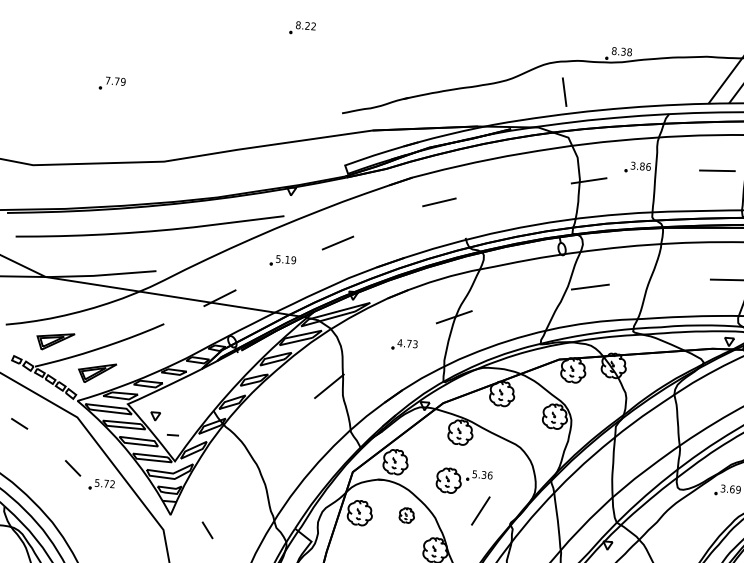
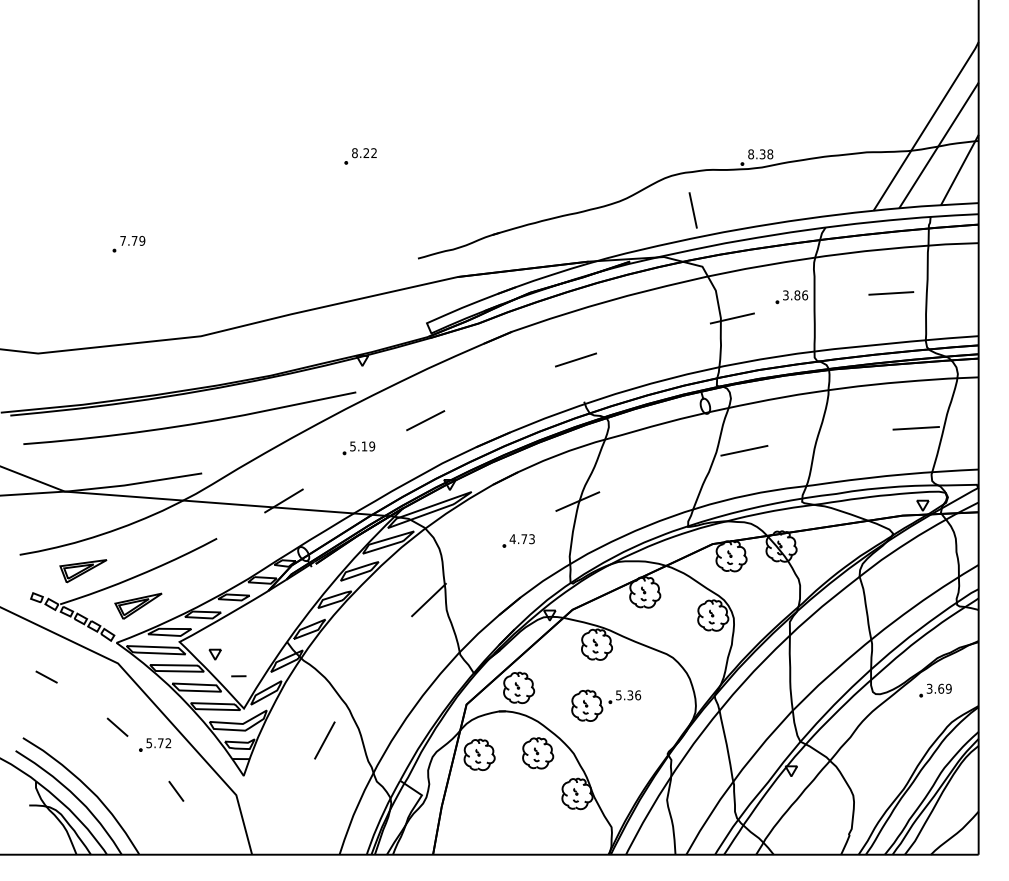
line: (439, 201) -> (575, 359), moved
line: (480, 510) -> (324, 740), moved
part: (407, 515) -> (538, 753), size x1.67
line: (207, 529) -> (176, 790), moved

